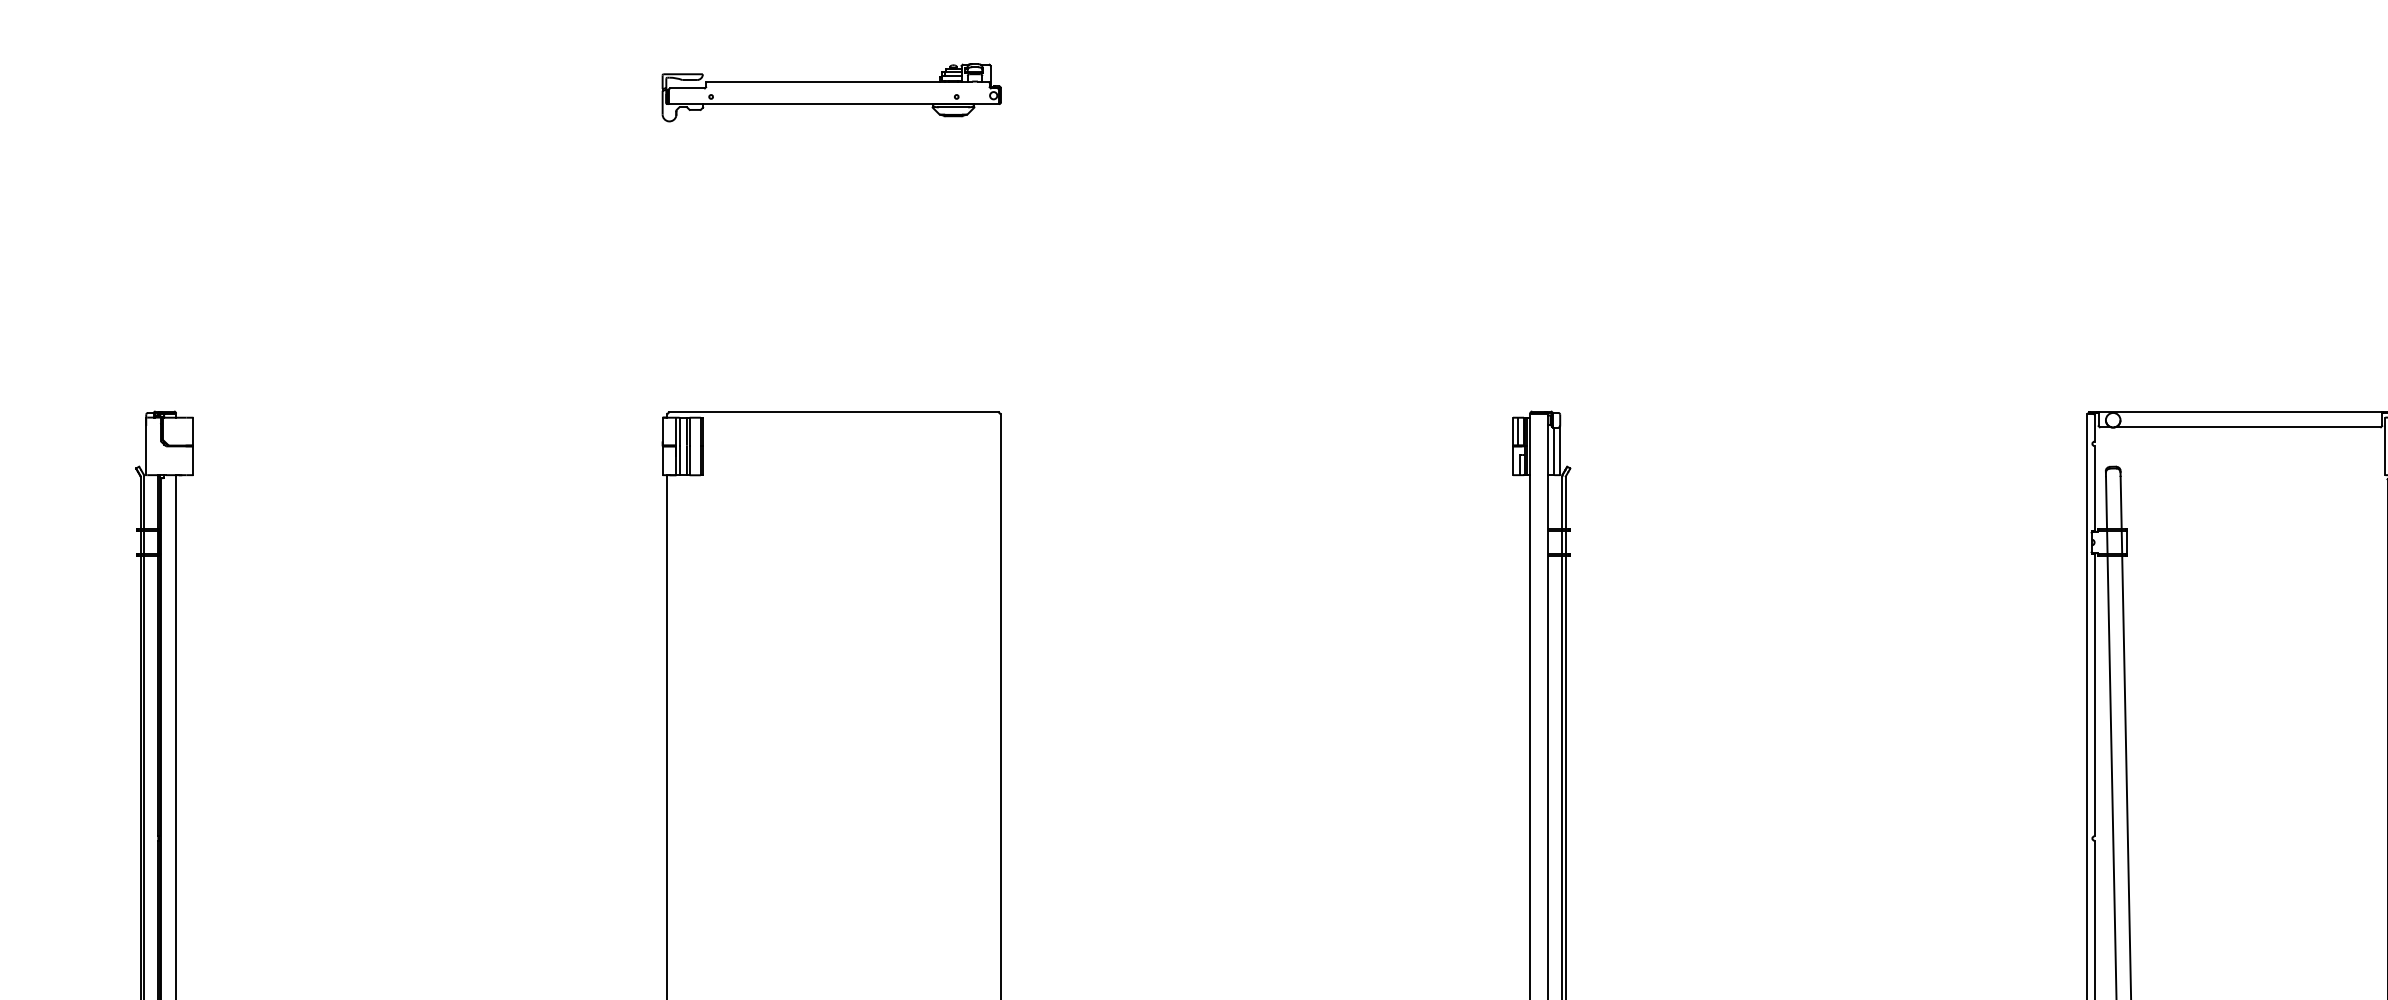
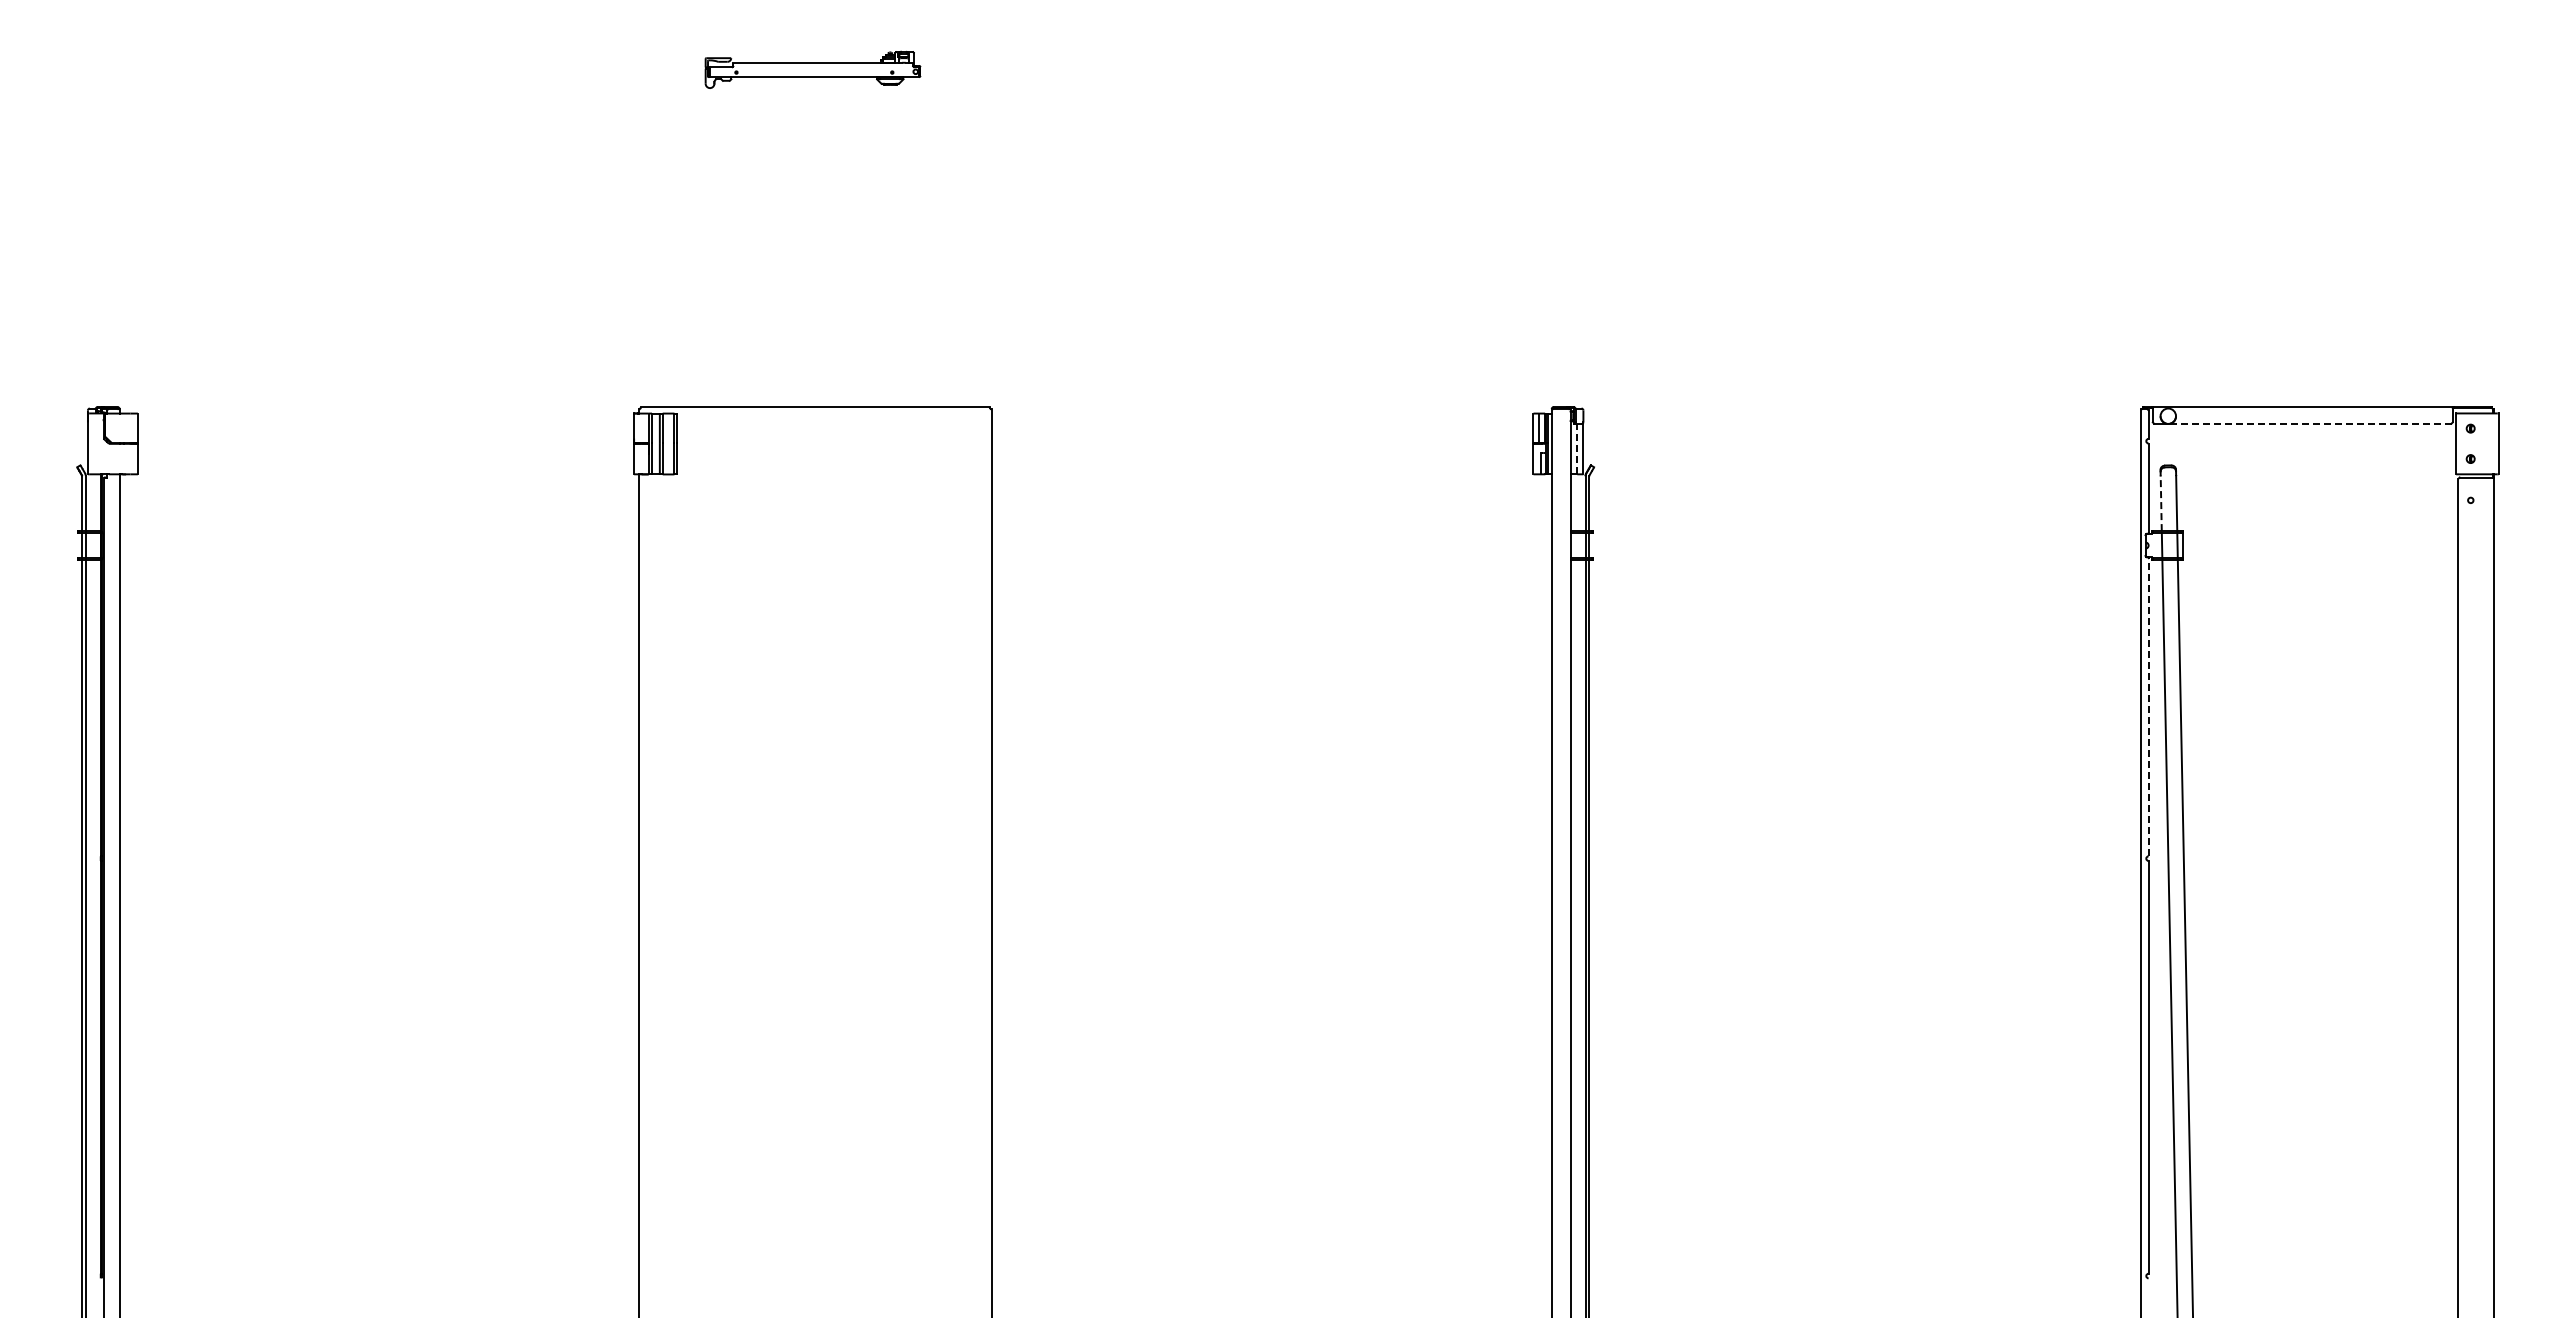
part: (831, 92) -> (812, 69), size x0.6
line: (2248, 427) -> (2311, 423), solid -> dashed
line: (1554, 450) -> (1577, 448), solid -> dashed
line: (2106, 502) -> (2161, 503), solid -> dashed
line: (2094, 694) -> (2148, 706), solid -> dashed

